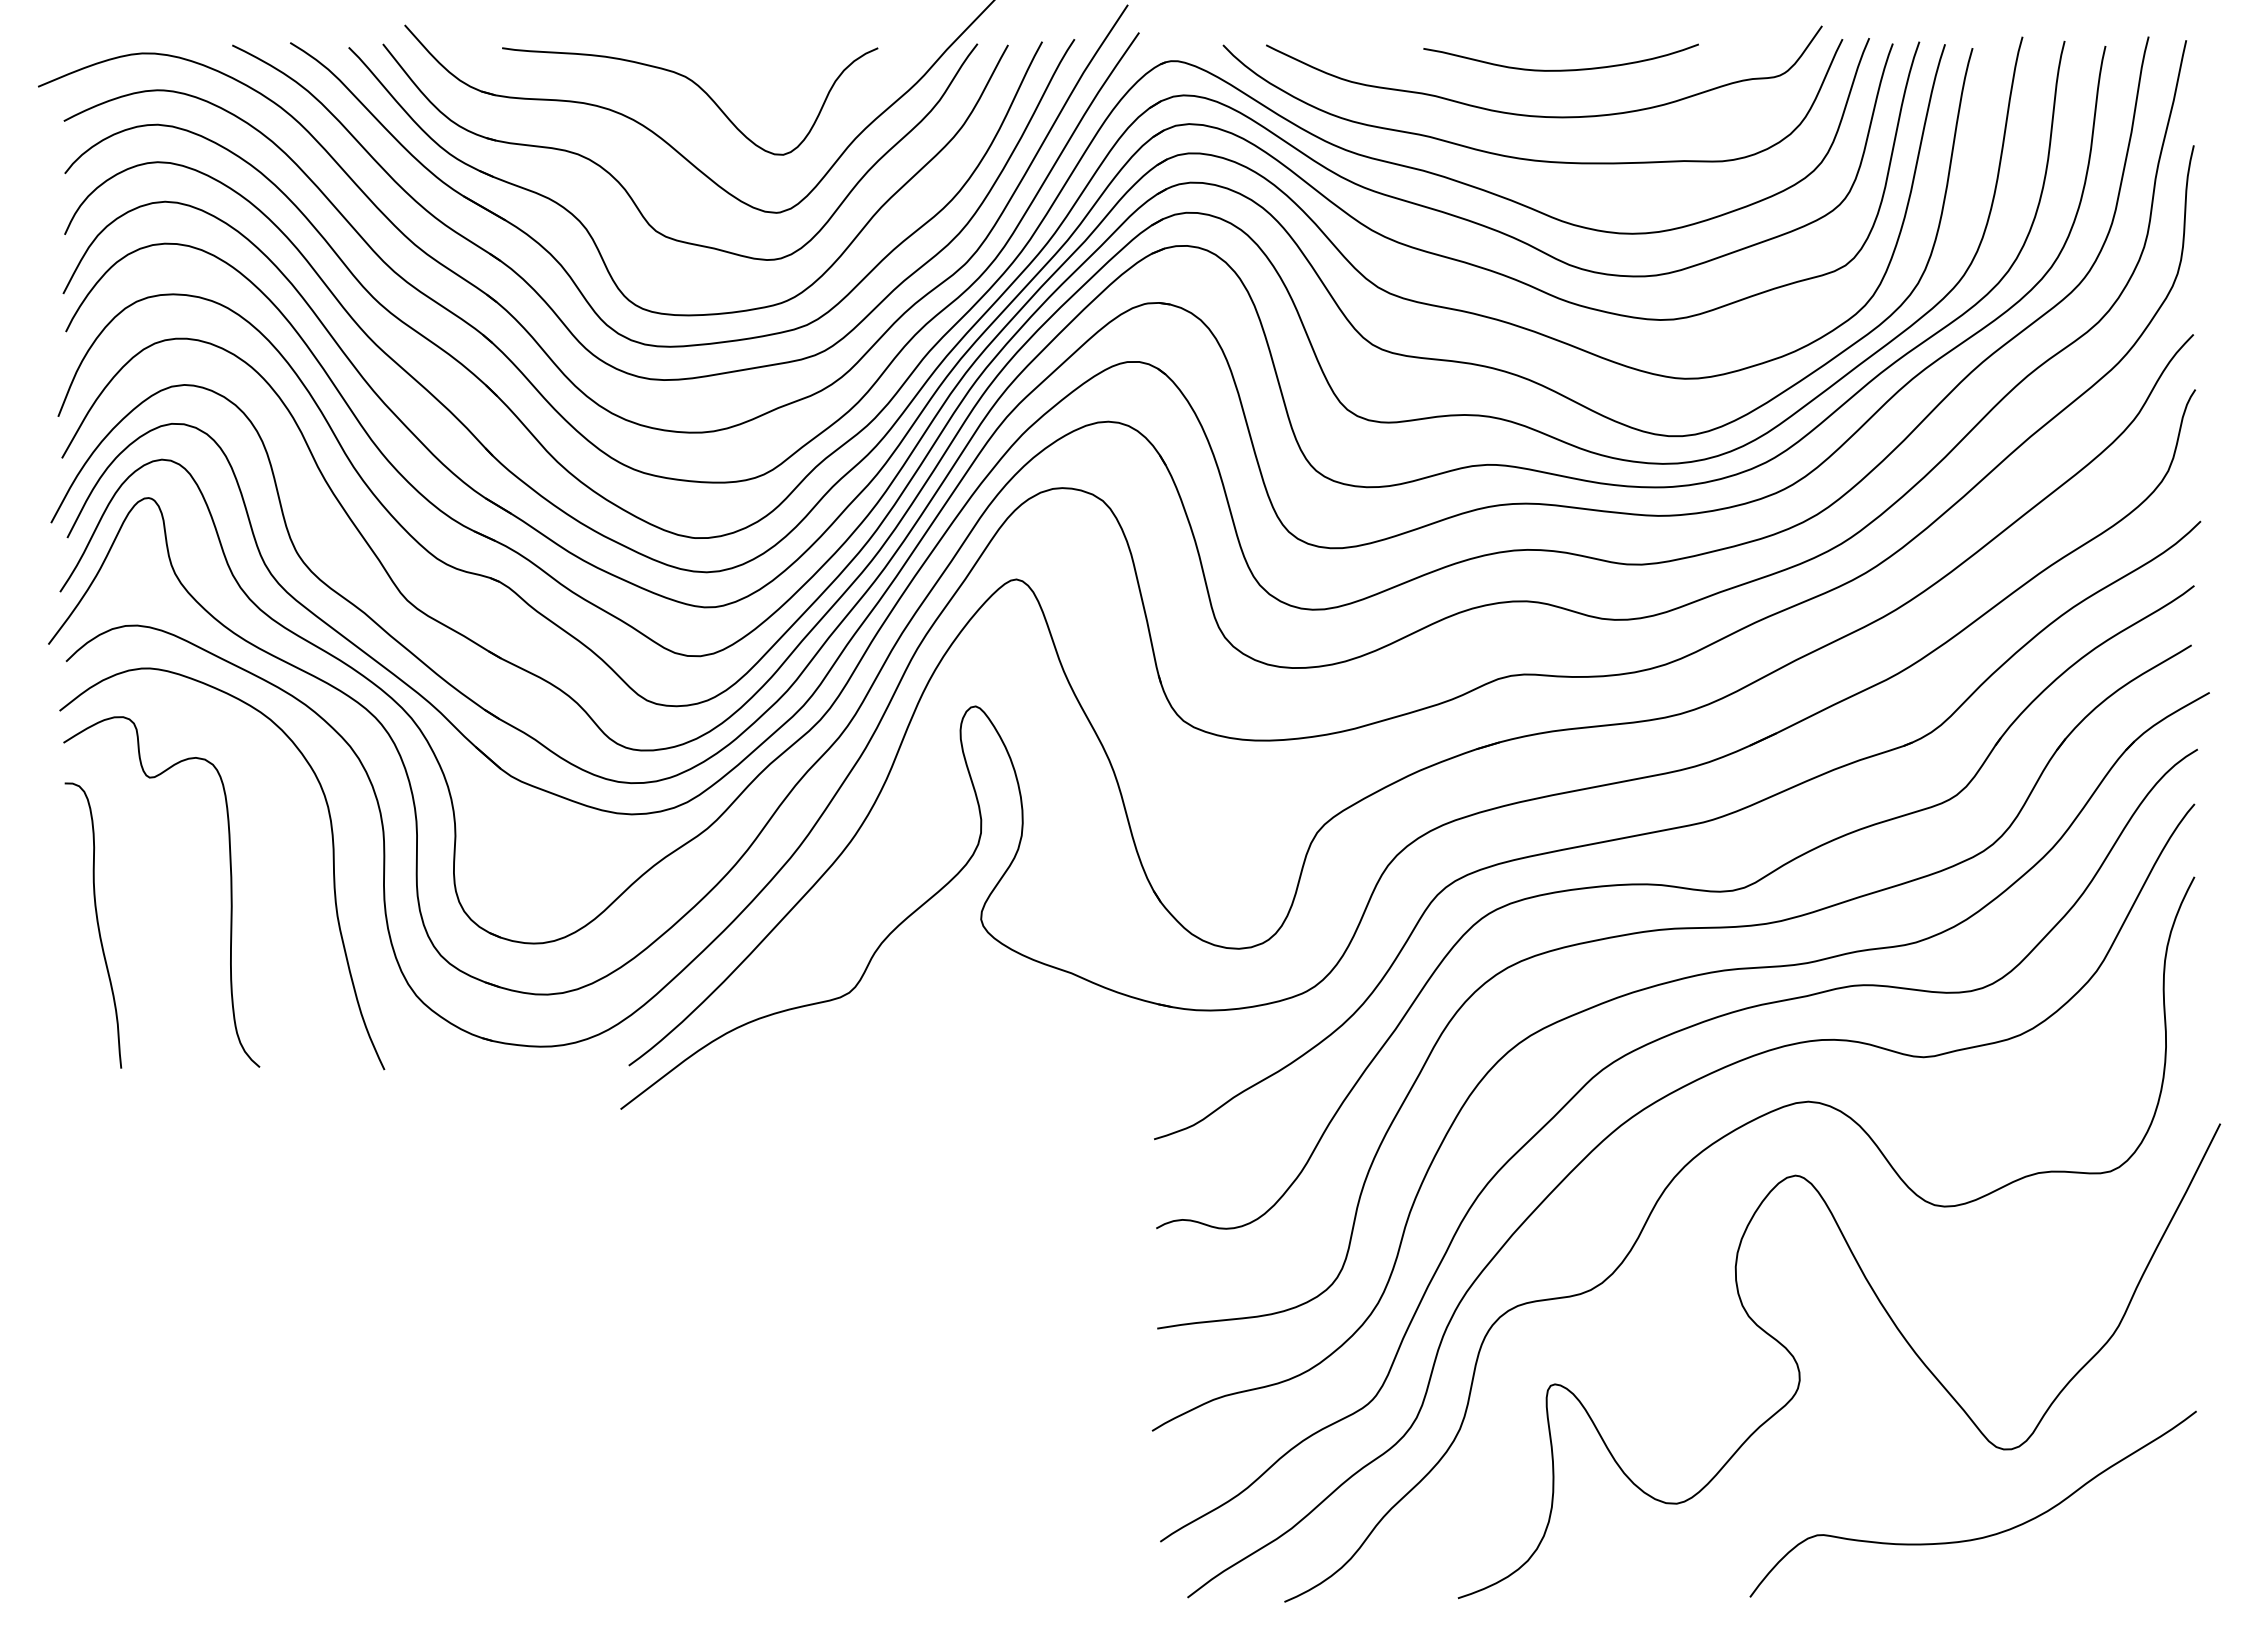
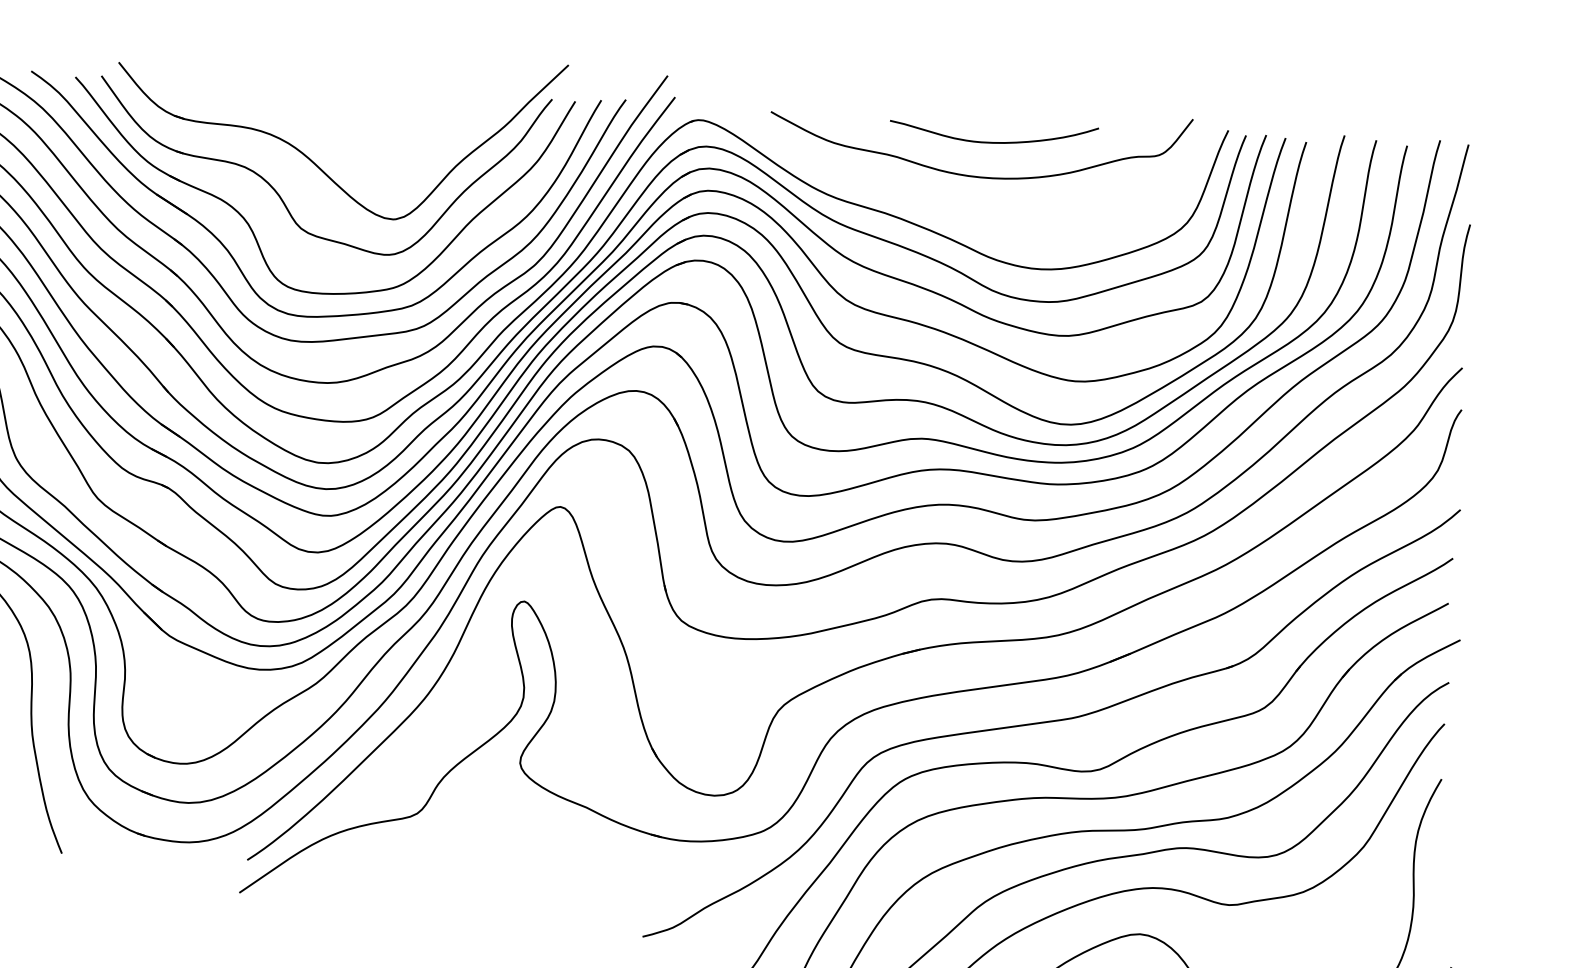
curve: (701, 90) -> (341, 123), removed
curve: (1521, 157) -> (960, 207), removed

